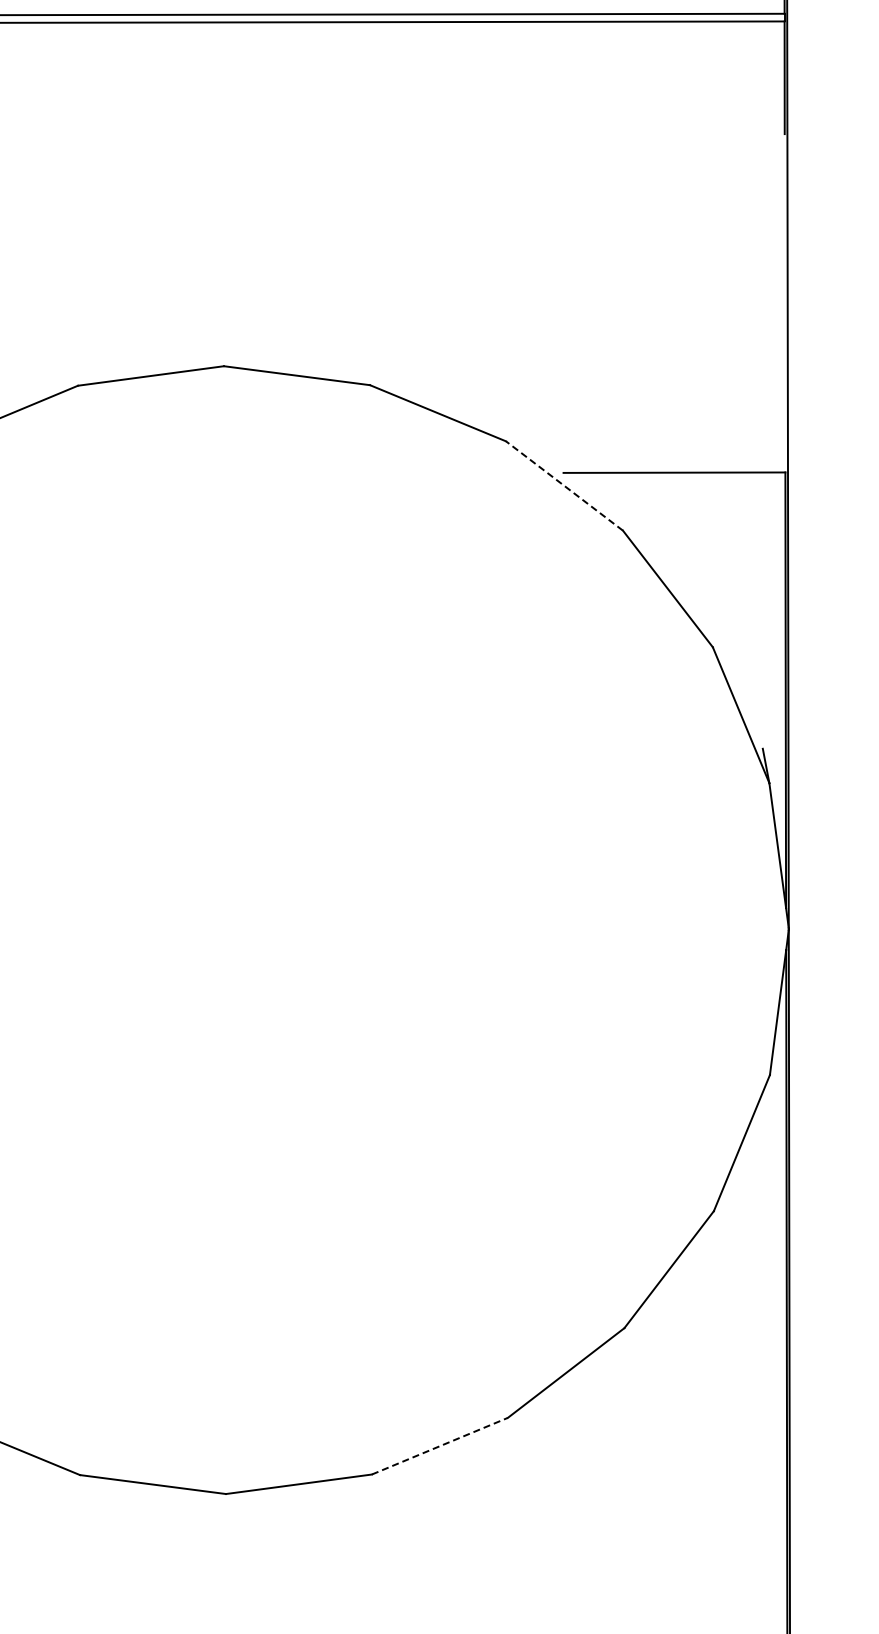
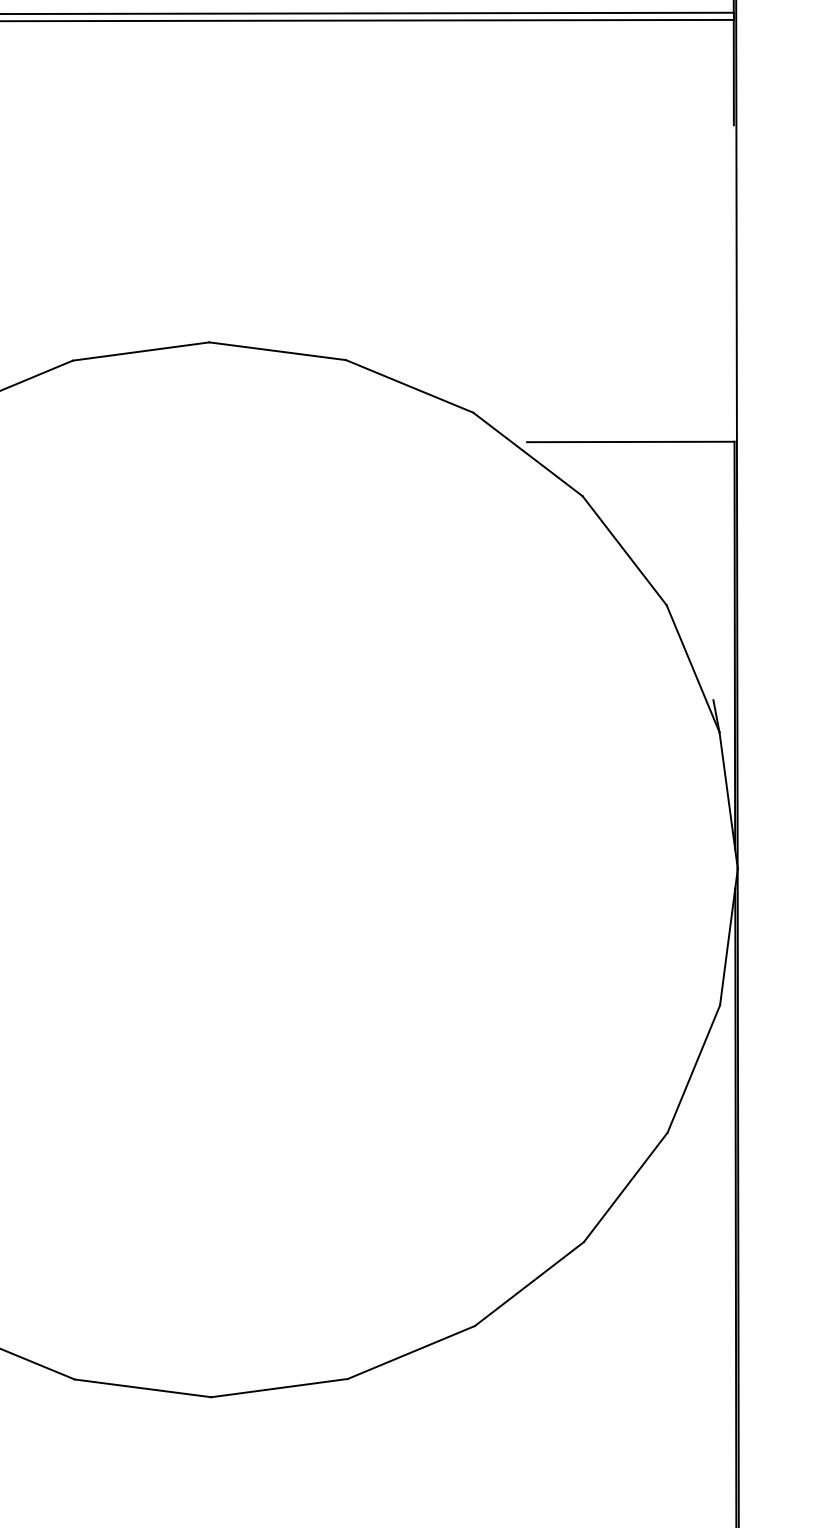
line: (564, 486) -> (527, 454), dashed -> solid
line: (439, 1446) -> (411, 1352), dashed -> solid

